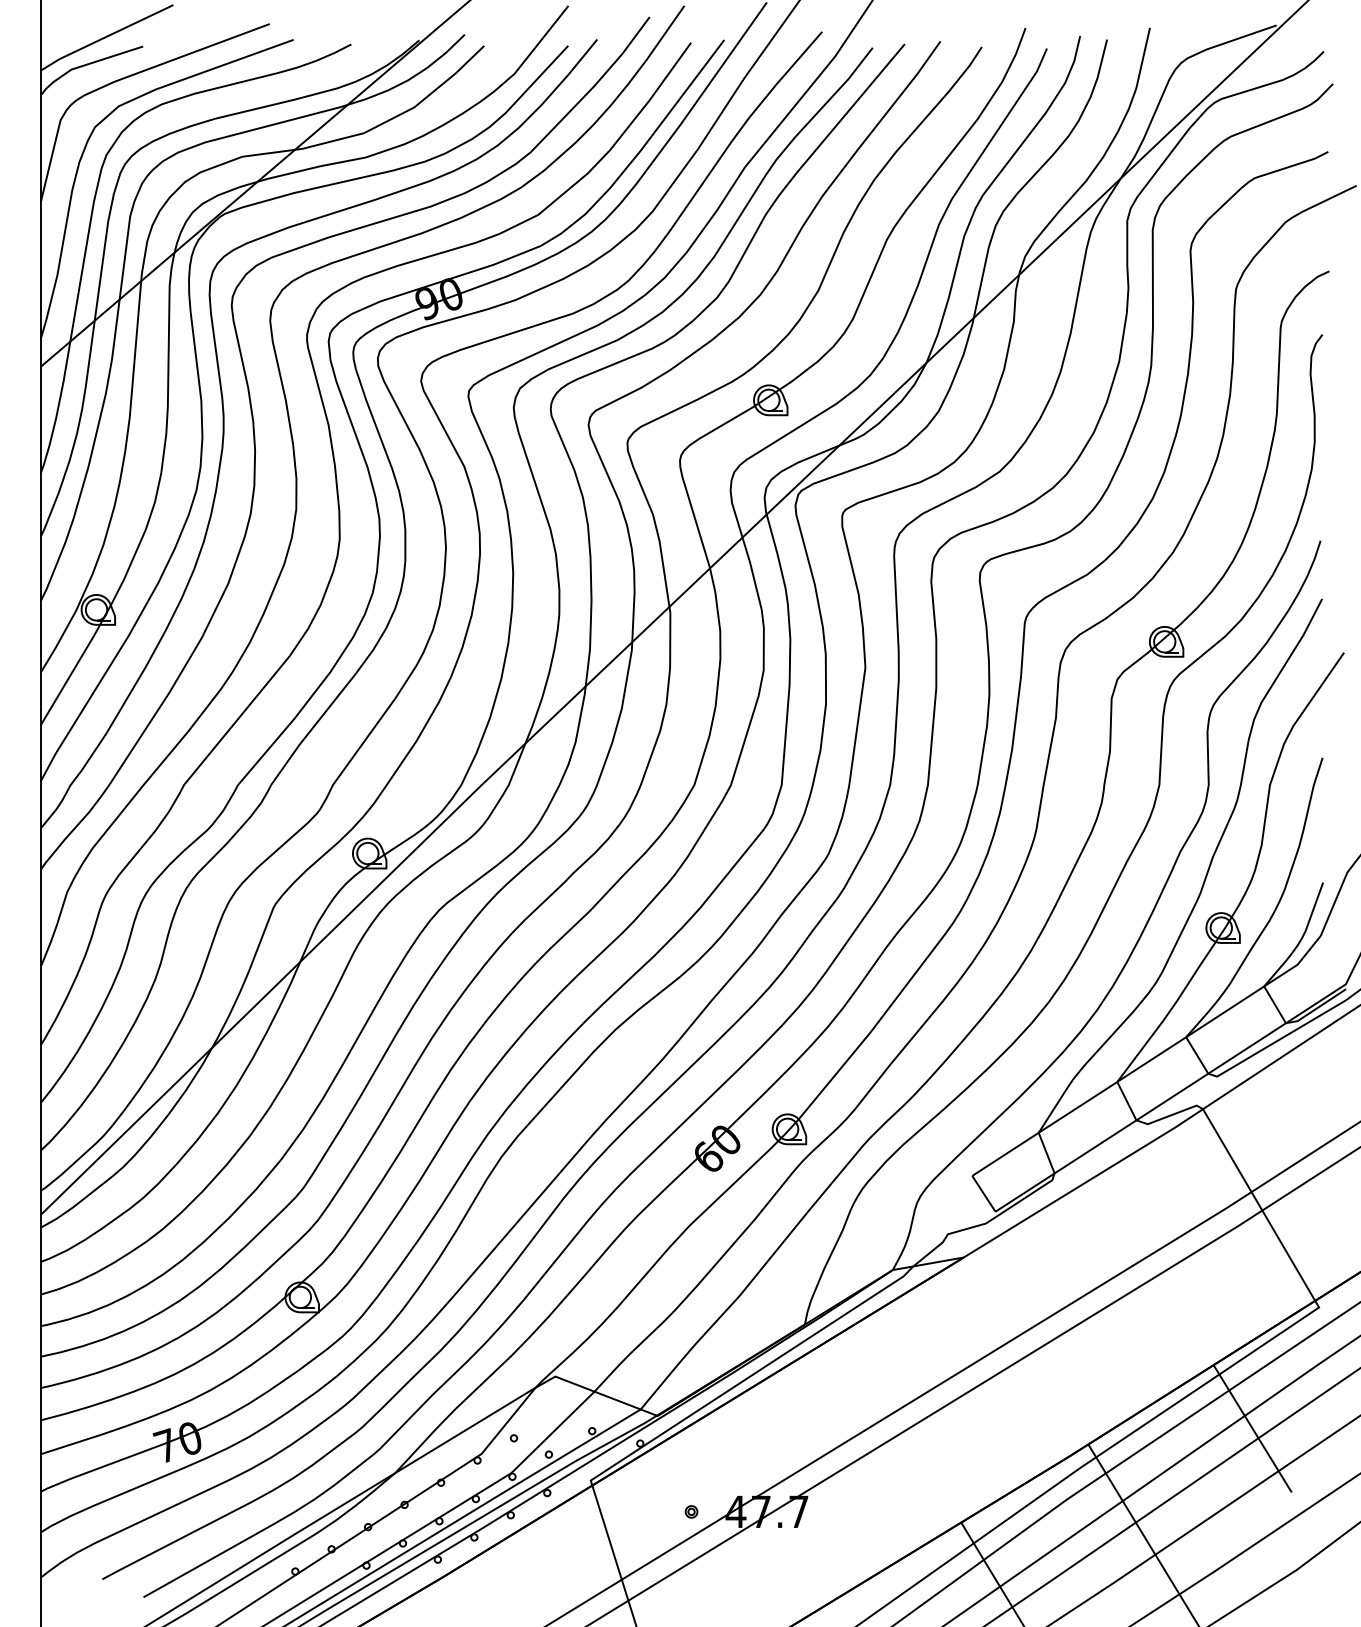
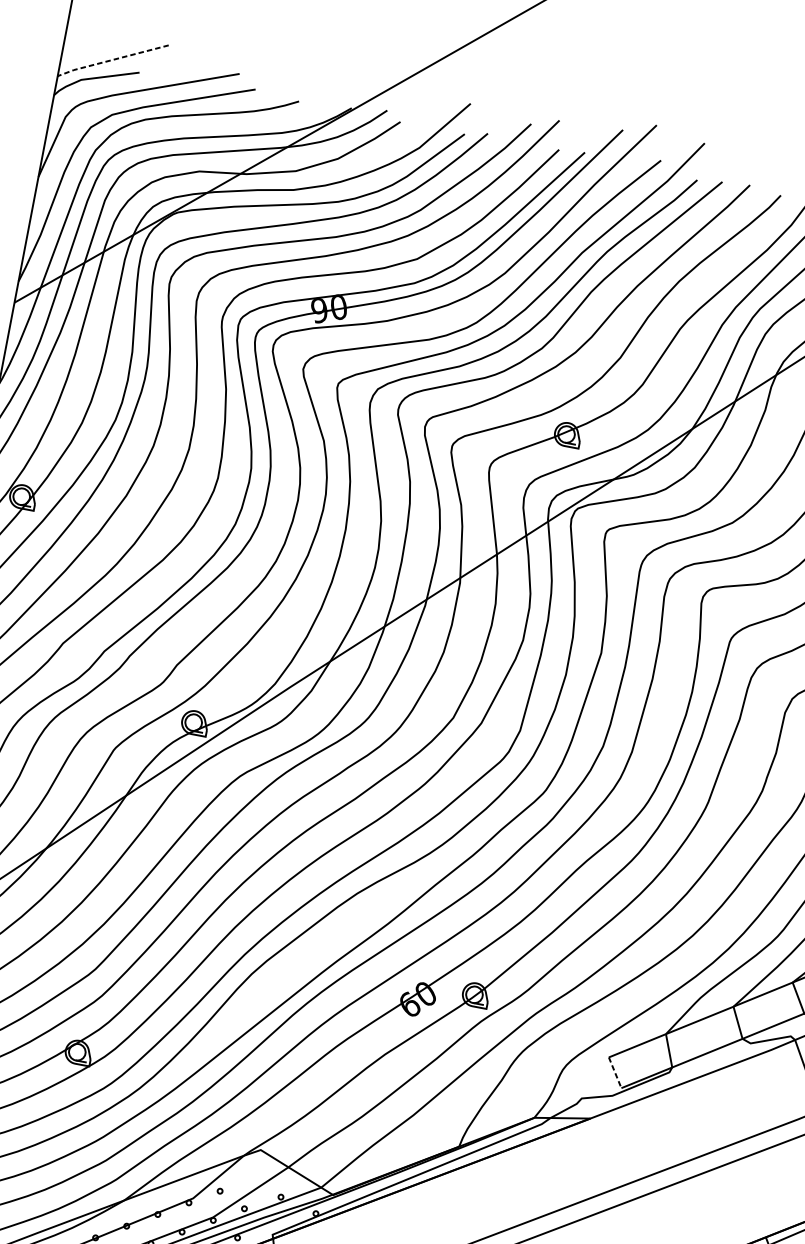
line: (104, 37) -> (111, 60), solid -> dashed
line: (984, 1194) -> (615, 1073), solid -> dashed

